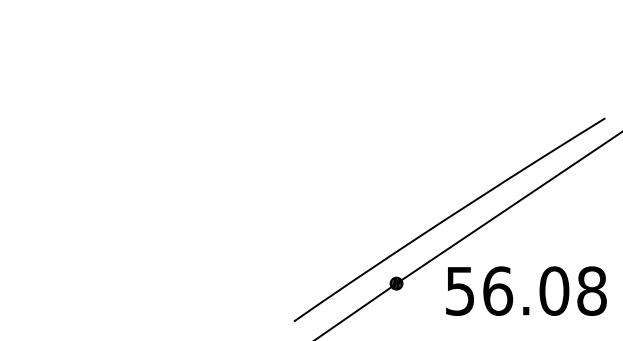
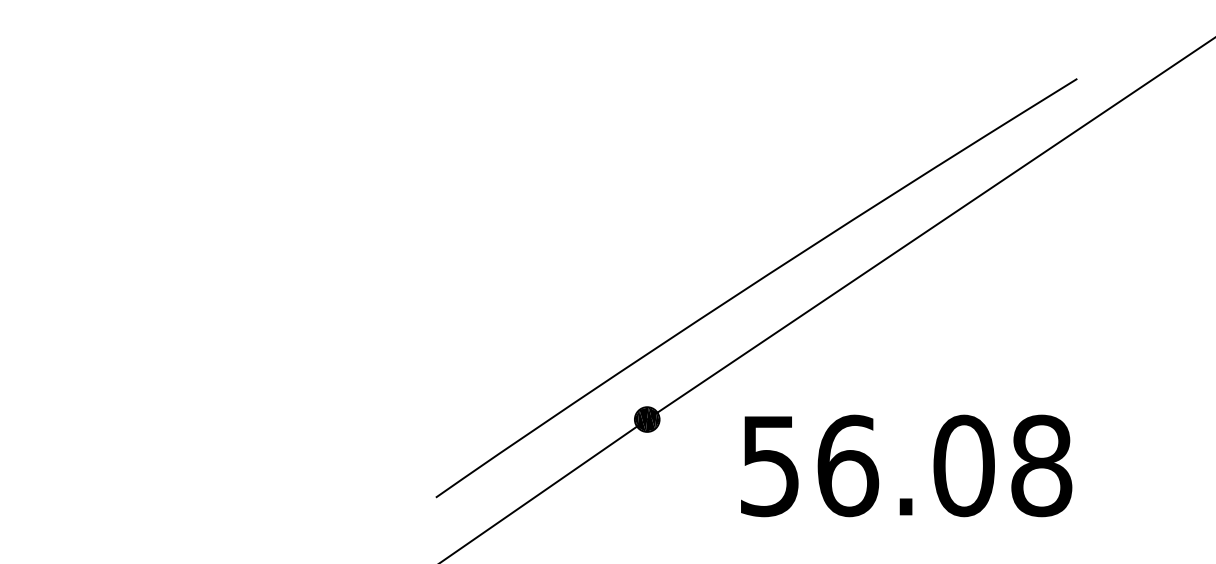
text: (526, 290) -> (906, 464), moved

